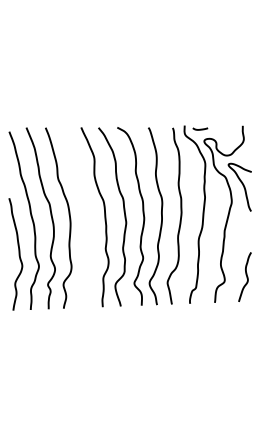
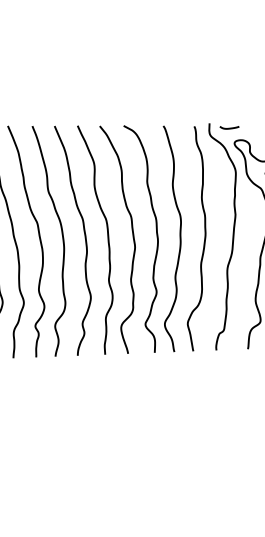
curve: (86, 217) -> (84, 240), added

